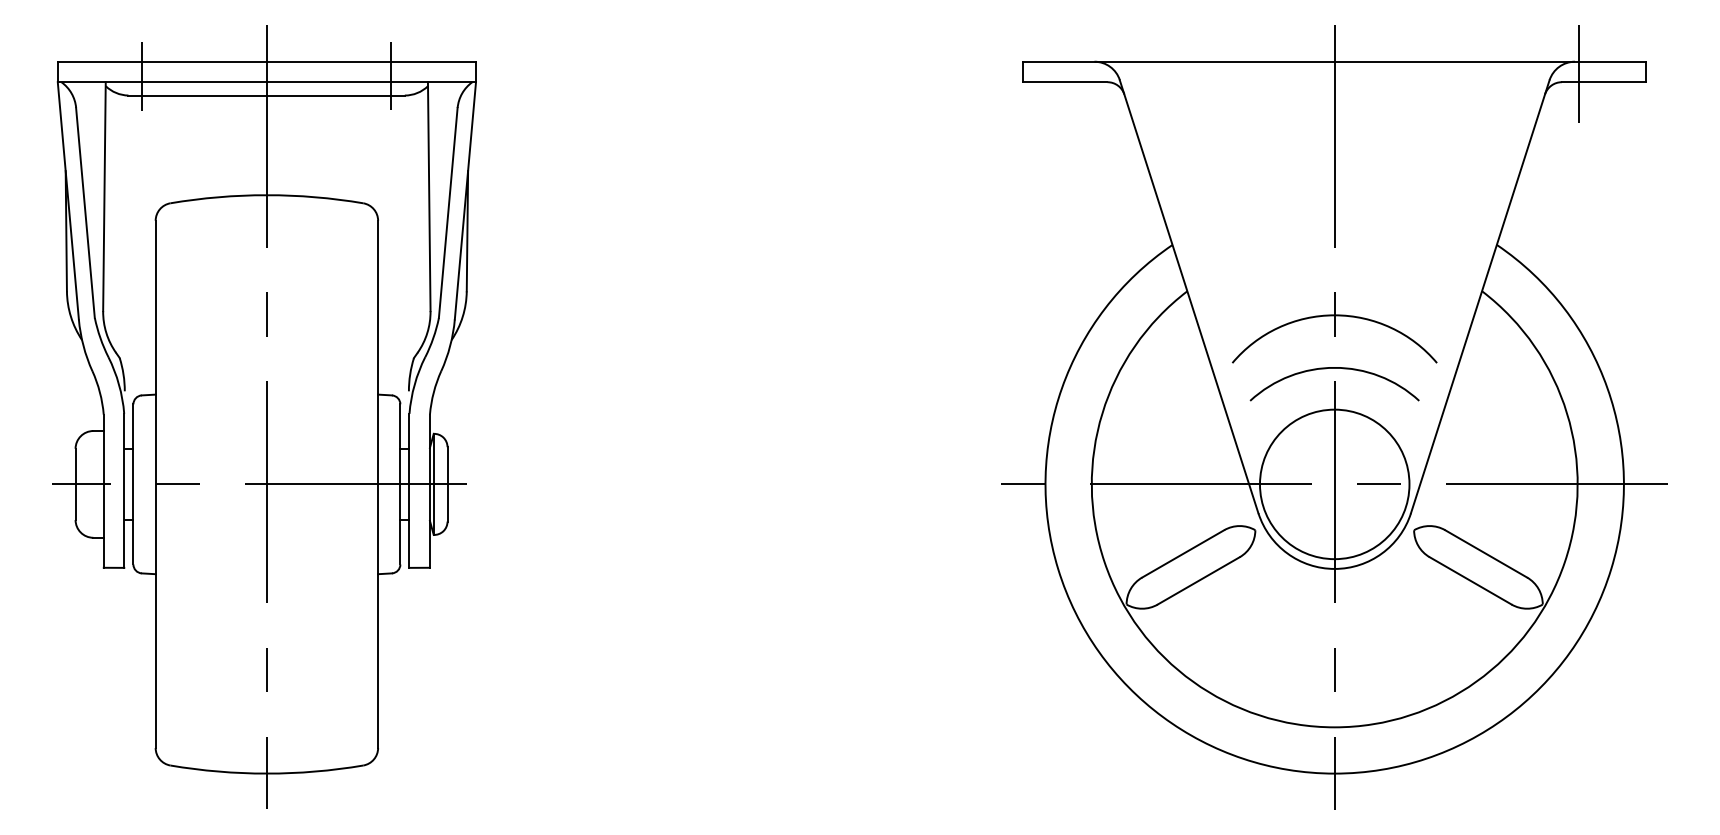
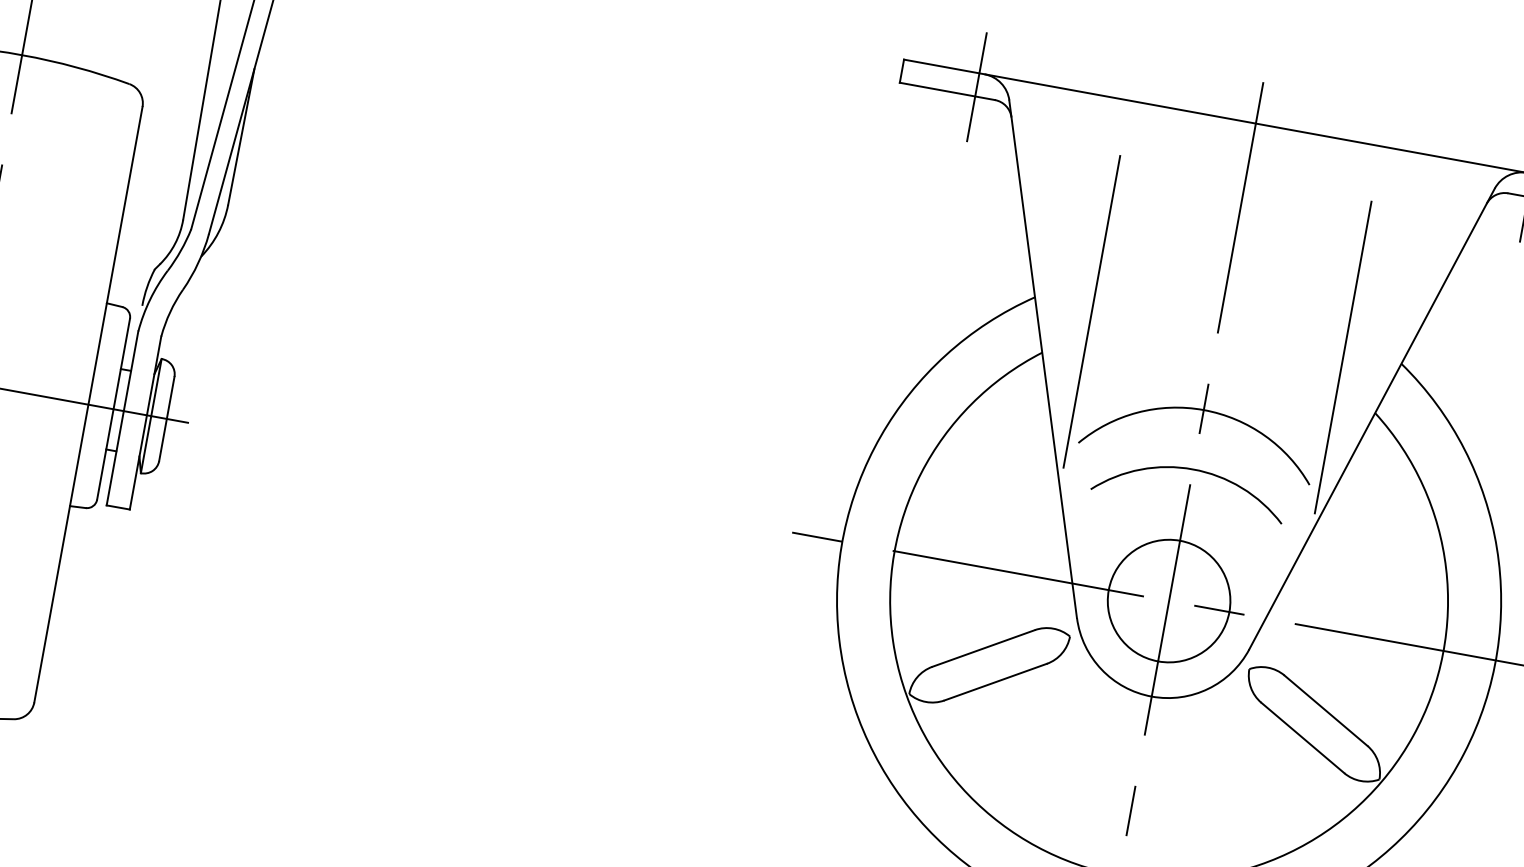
line: (1090, 73) -> (977, 86), added
line: (1223, 248) -> (1091, 311), added
line: (1445, 248) -> (1342, 357), added
circle: (1334, 484) -> (1168, 601), size x0.71

